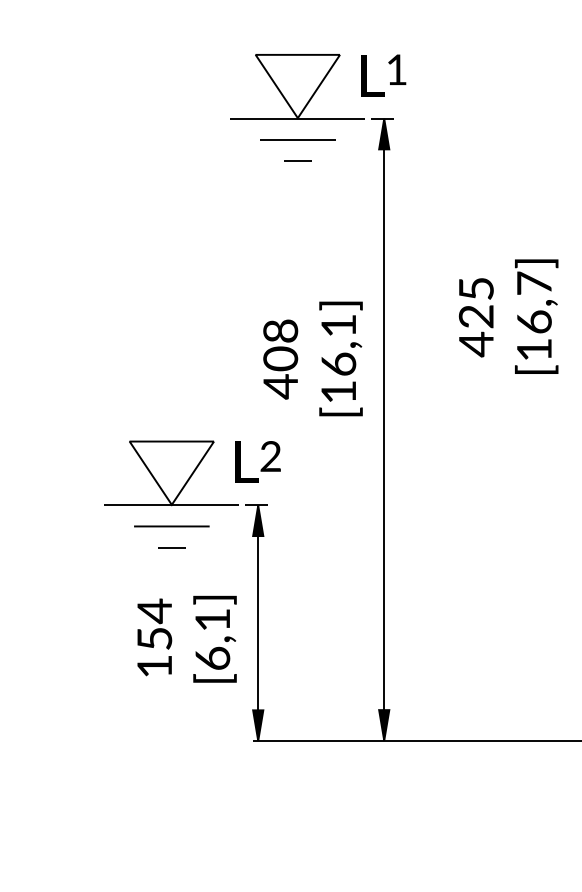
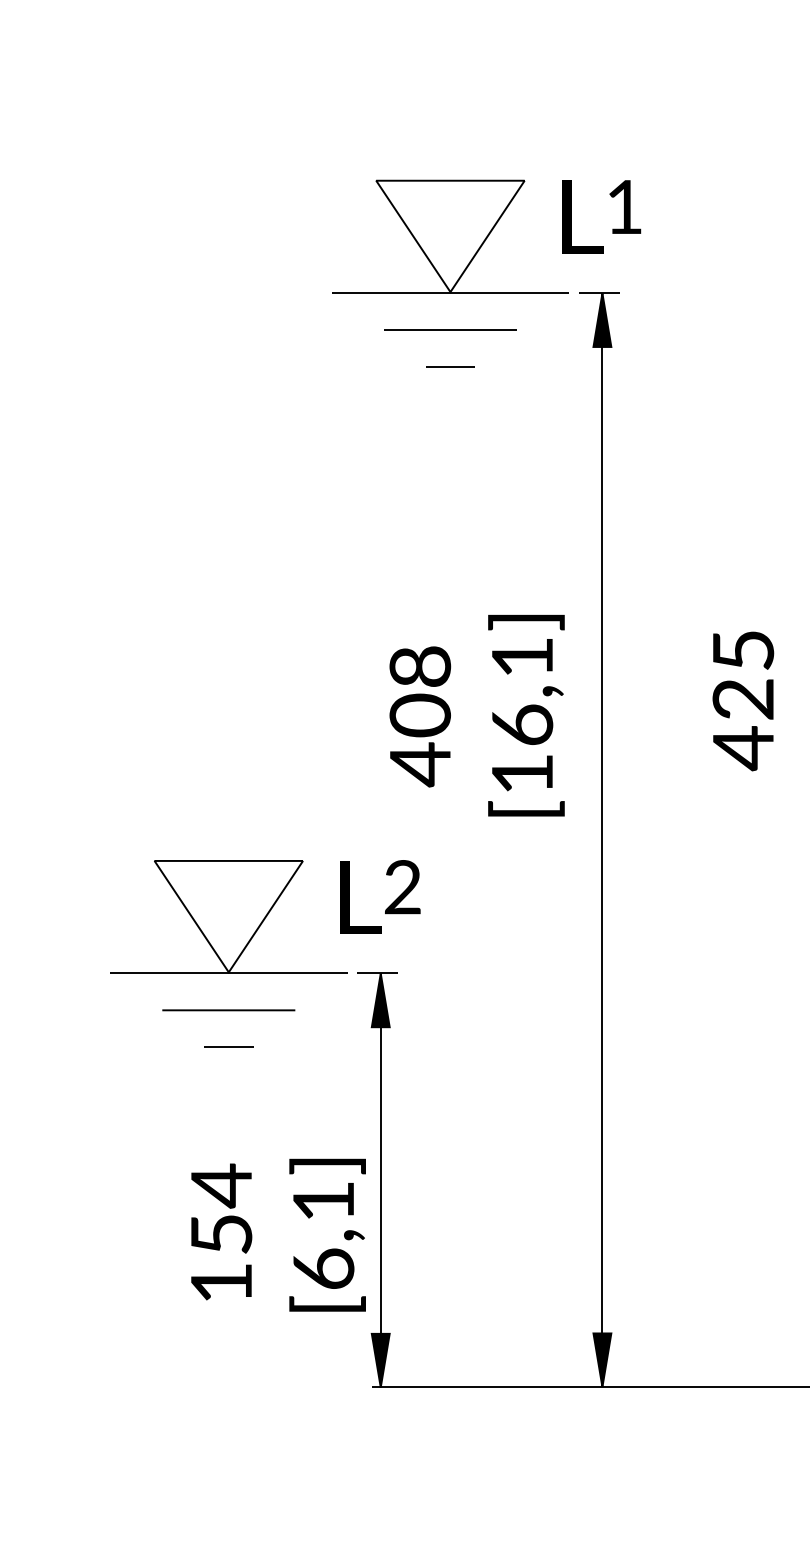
text: (475, 317) -> (741, 700), moved
text: (186, 638) -> (277, 1233), moved

